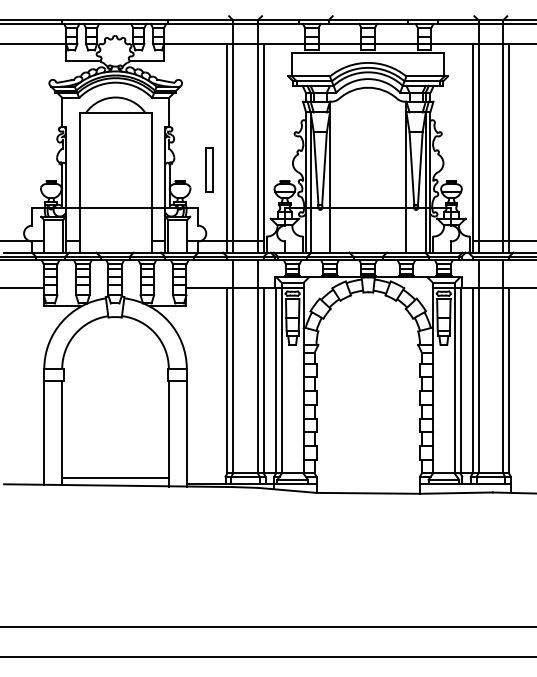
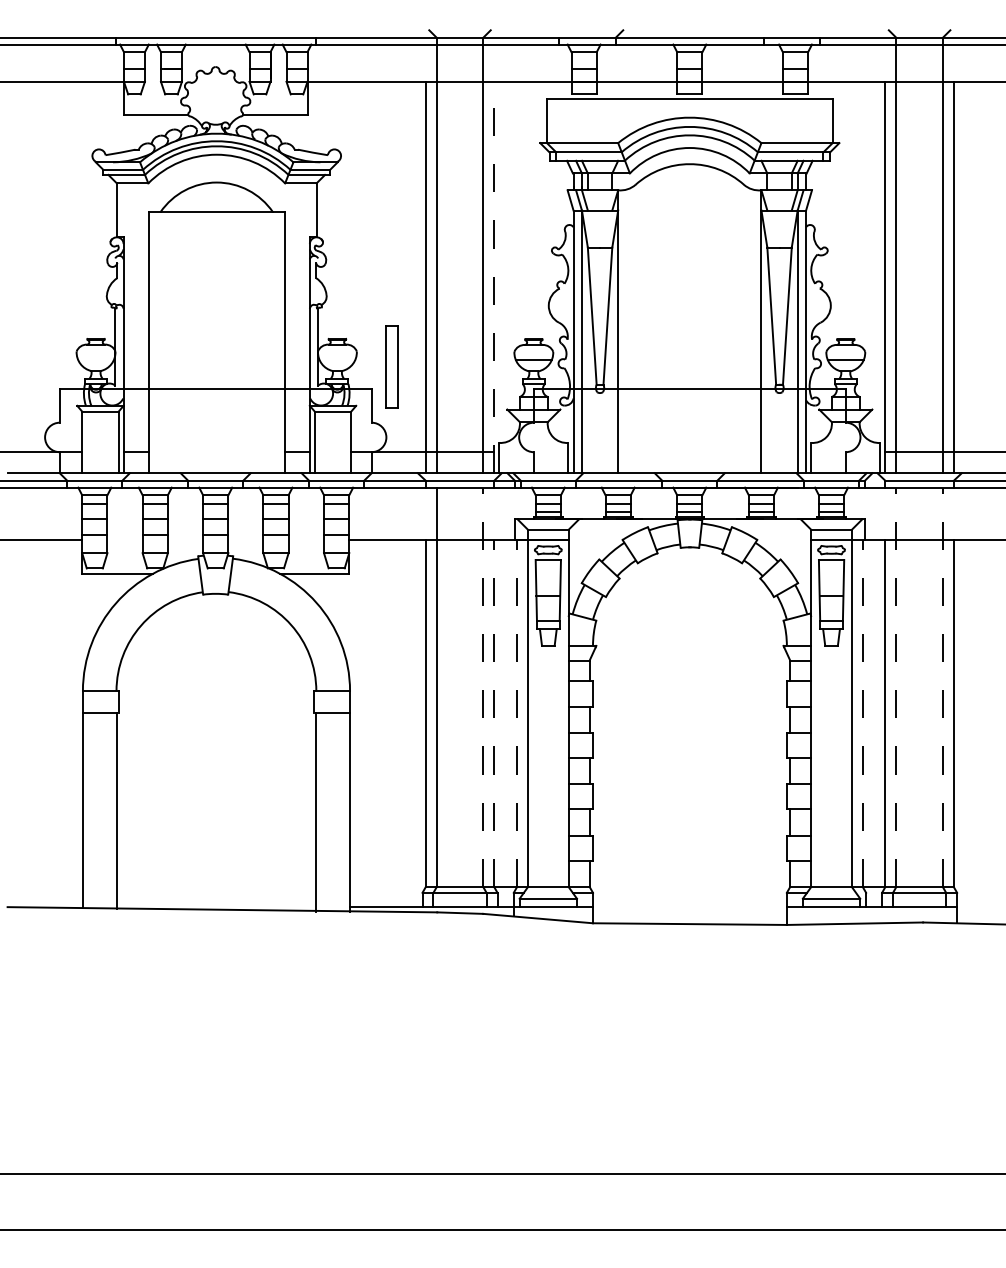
line: (263, 147) -> (493, 276), solid -> dashed
part: (209, 169) -> (392, 366), moved
line: (257, 366) -> (482, 686), solid -> dashed
line: (478, 366) -> (896, 686), solid -> dashed
line: (503, 366) -> (943, 686), solid -> dashed
line: (263, 380) -> (493, 712), solid -> dashed
line: (276, 380) -> (517, 712), solid -> dashed
line: (460, 380) -> (862, 712), solid -> dashed
line: (115, 477) -> (216, 894), removed

